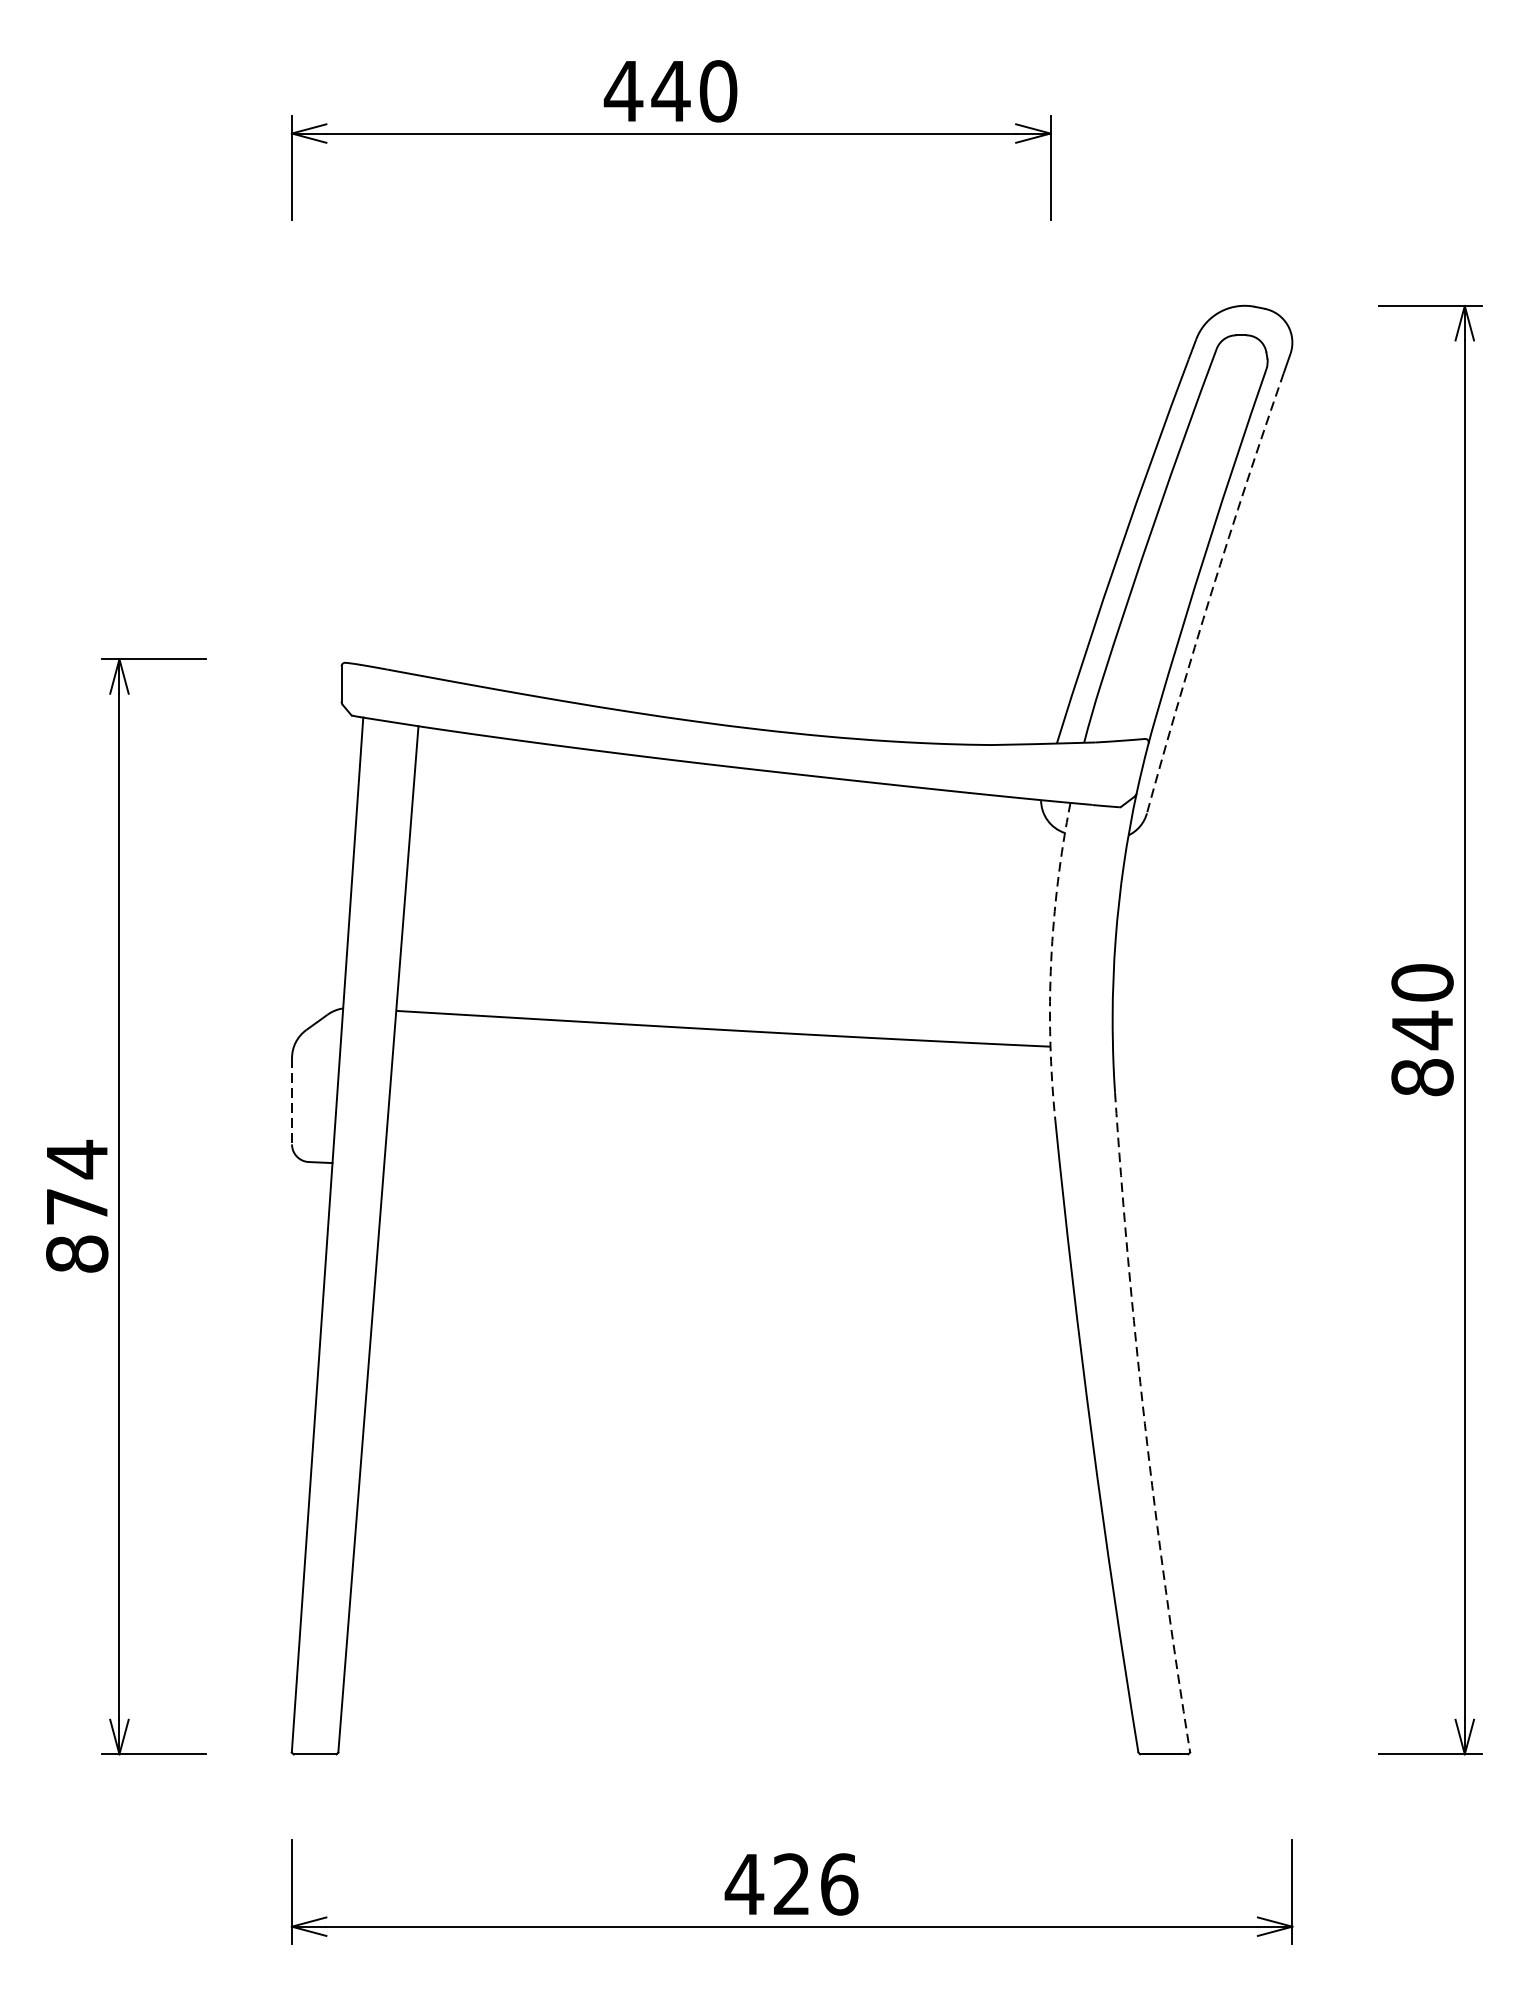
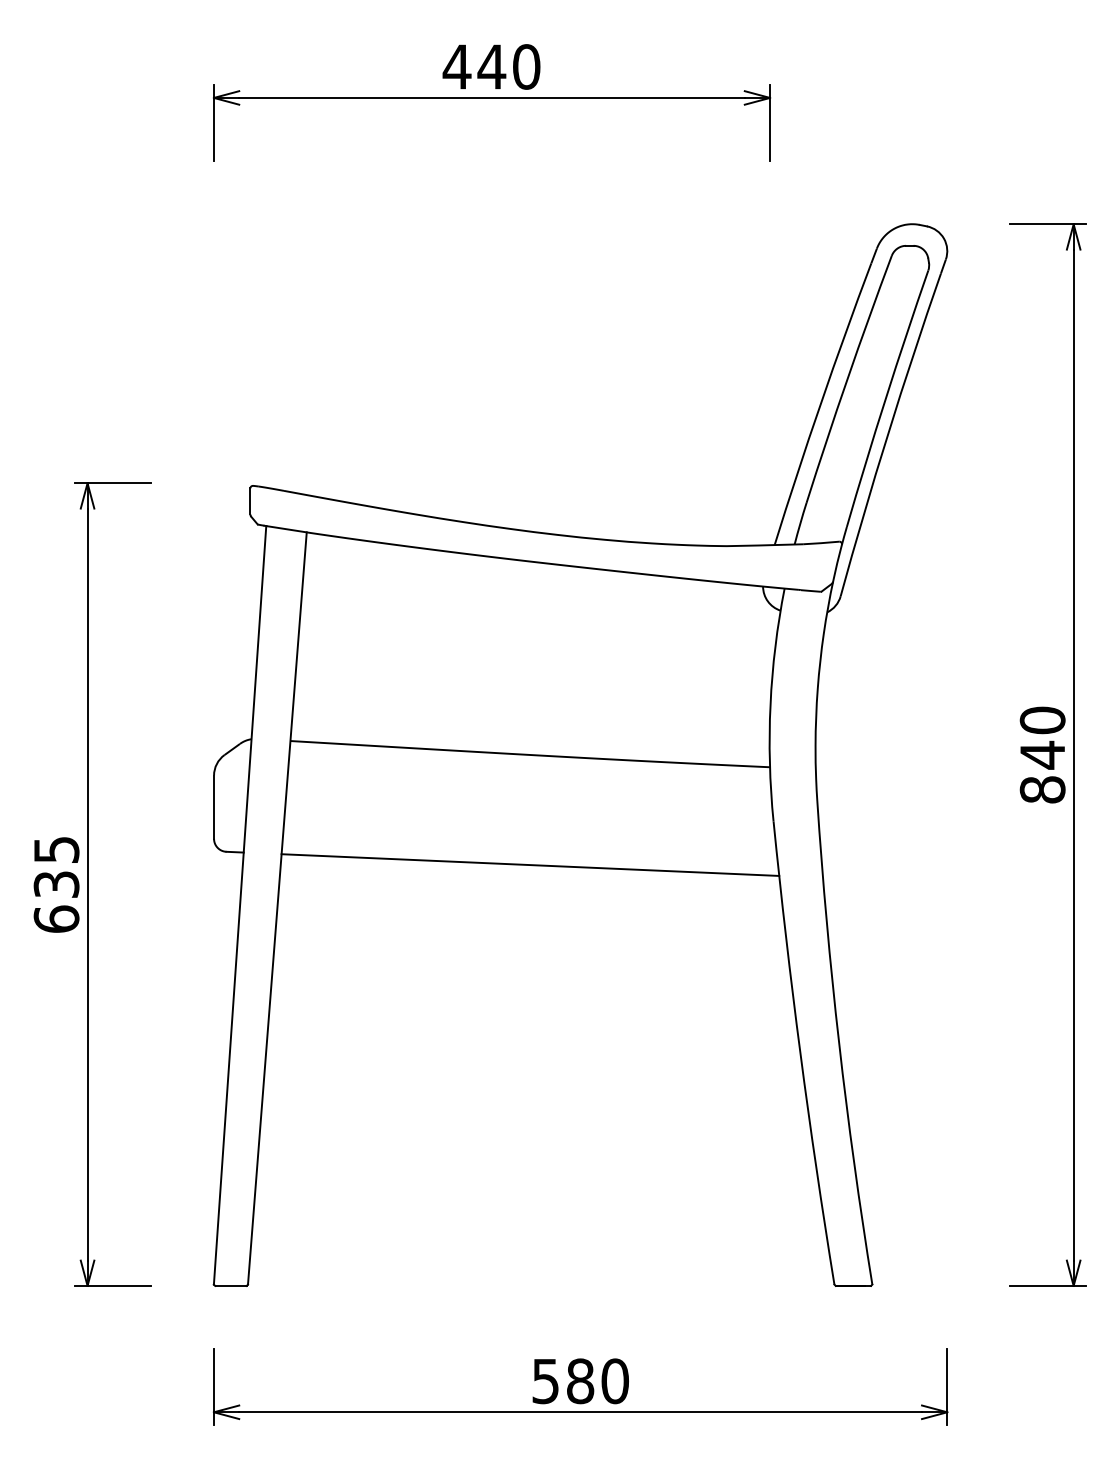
arc: (1212, 592) -> (888, 434), dashed -> solid
arc: (1051, 961) -> (770, 704), dashed -> solid
line: (292, 1101) -> (214, 807), dashed -> solid
line: (723, 1179) -> (530, 864), added
text: (77, 1205) -> (56, 883), 874 -> 635
arc: (1145, 1423) -> (839, 1043), dashed -> solid
text: (791, 1884) -> (580, 1381), 426 -> 580

